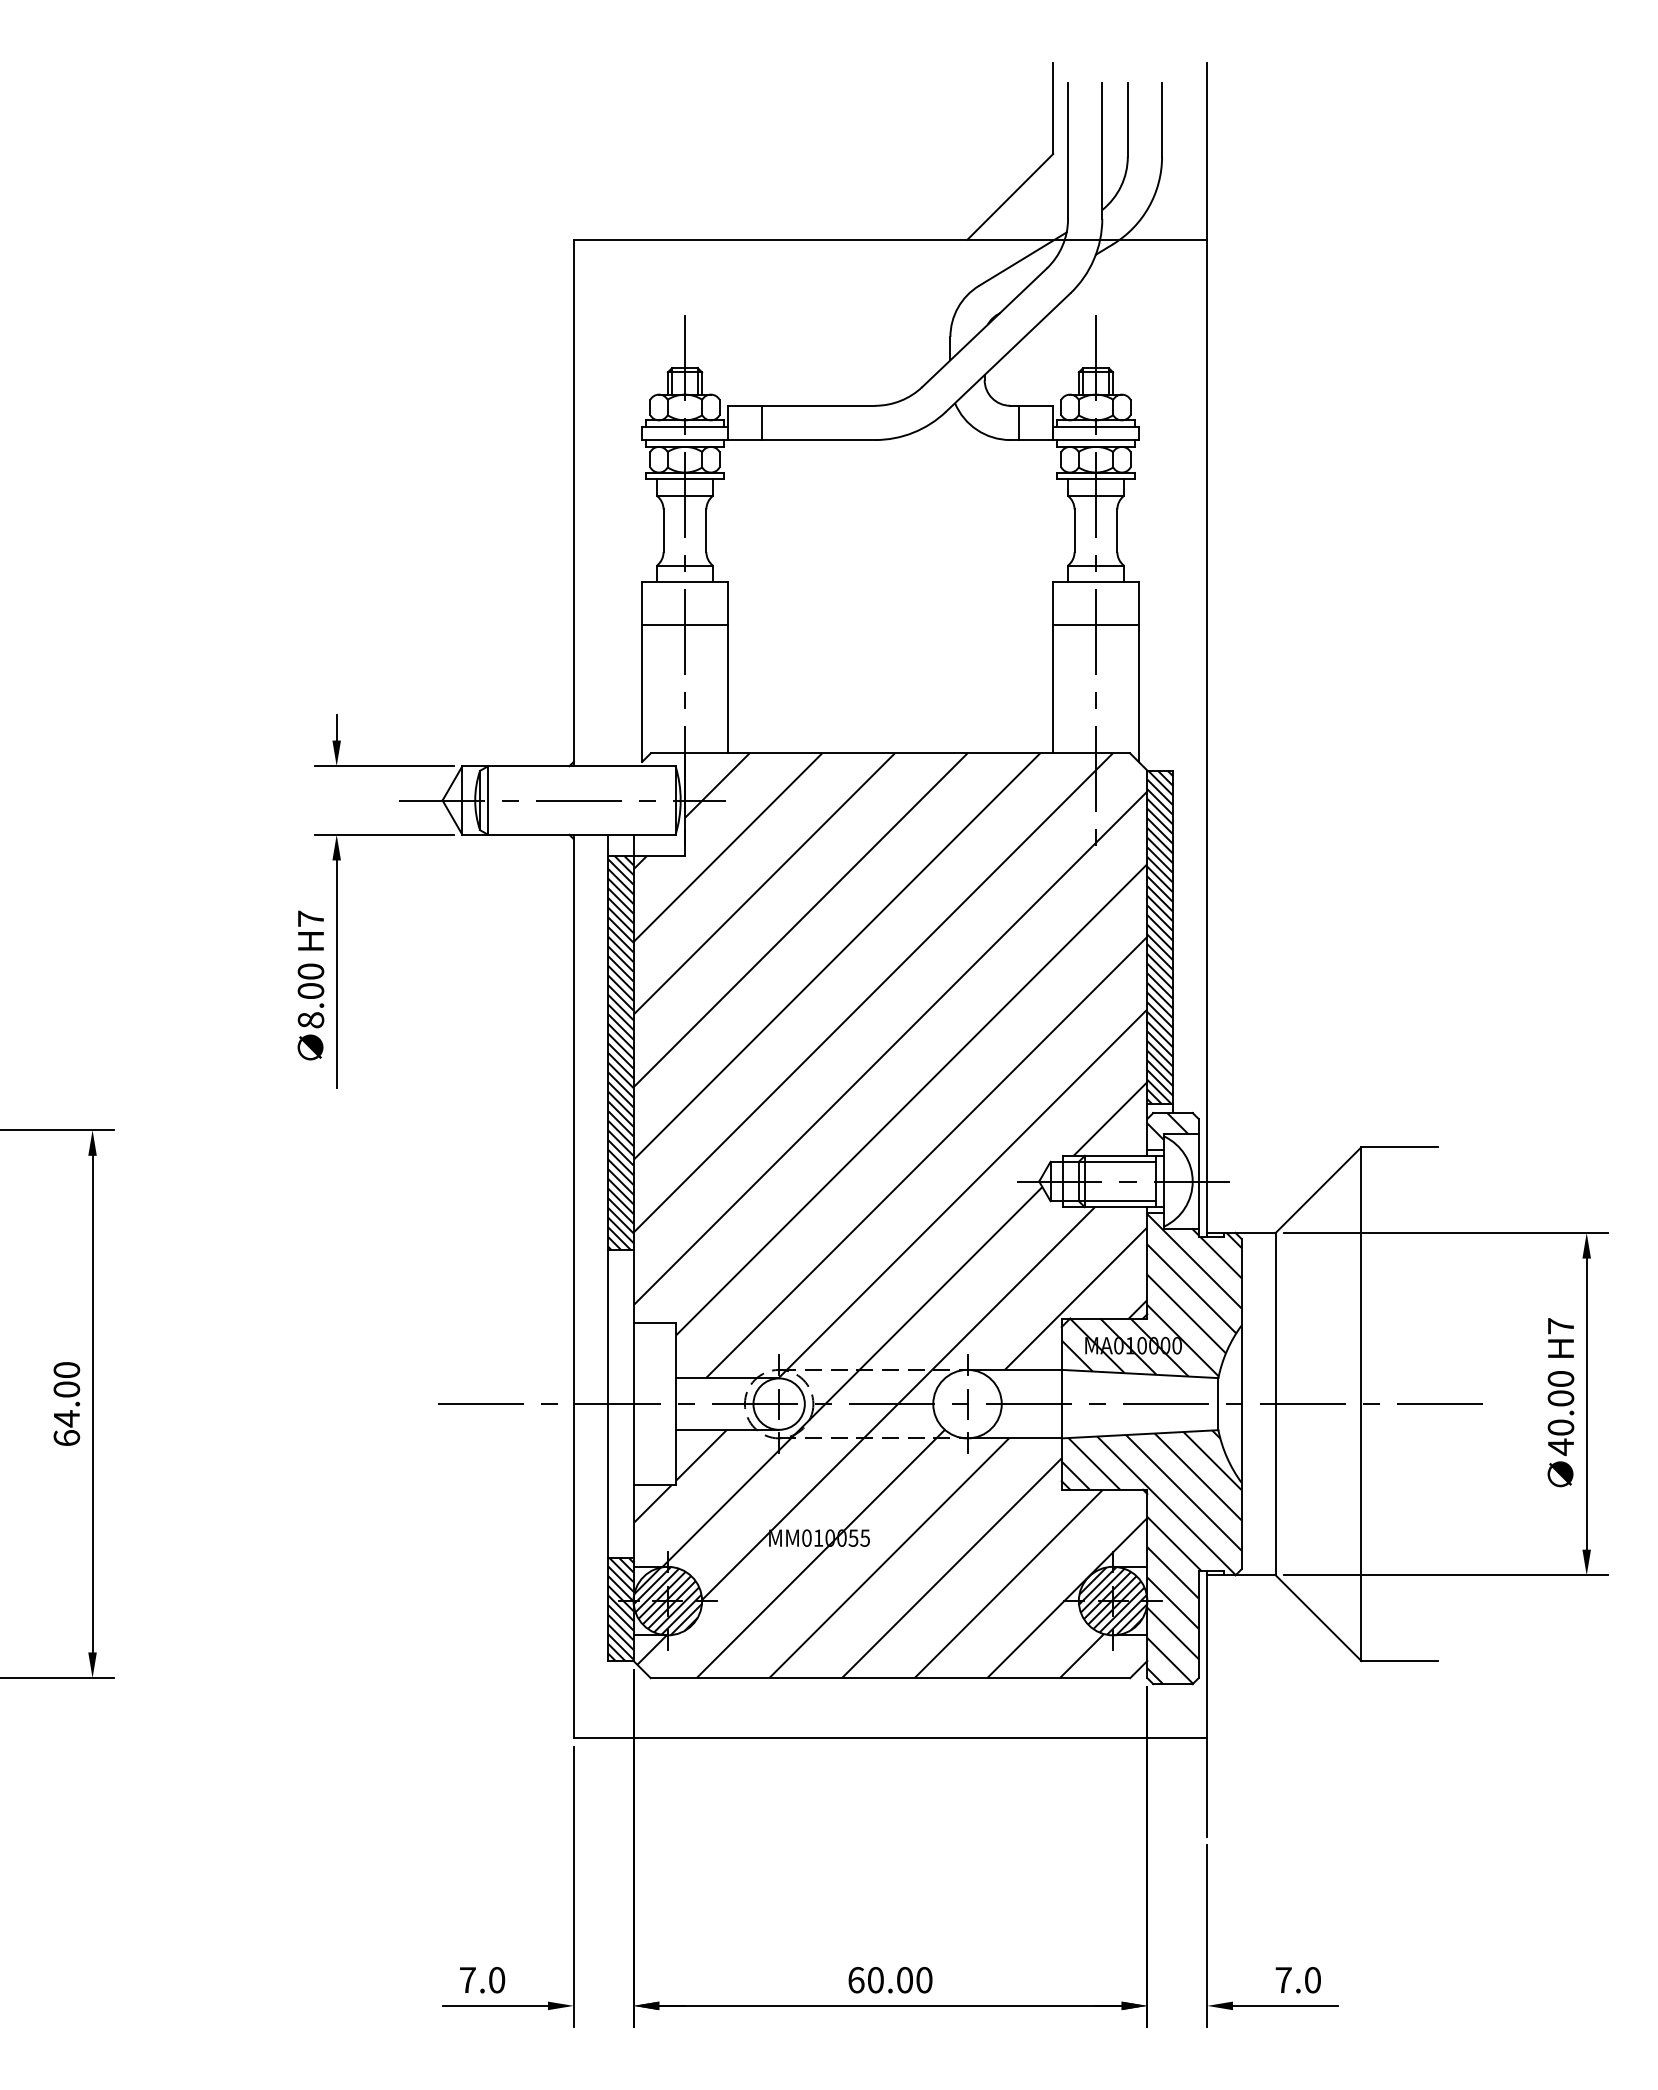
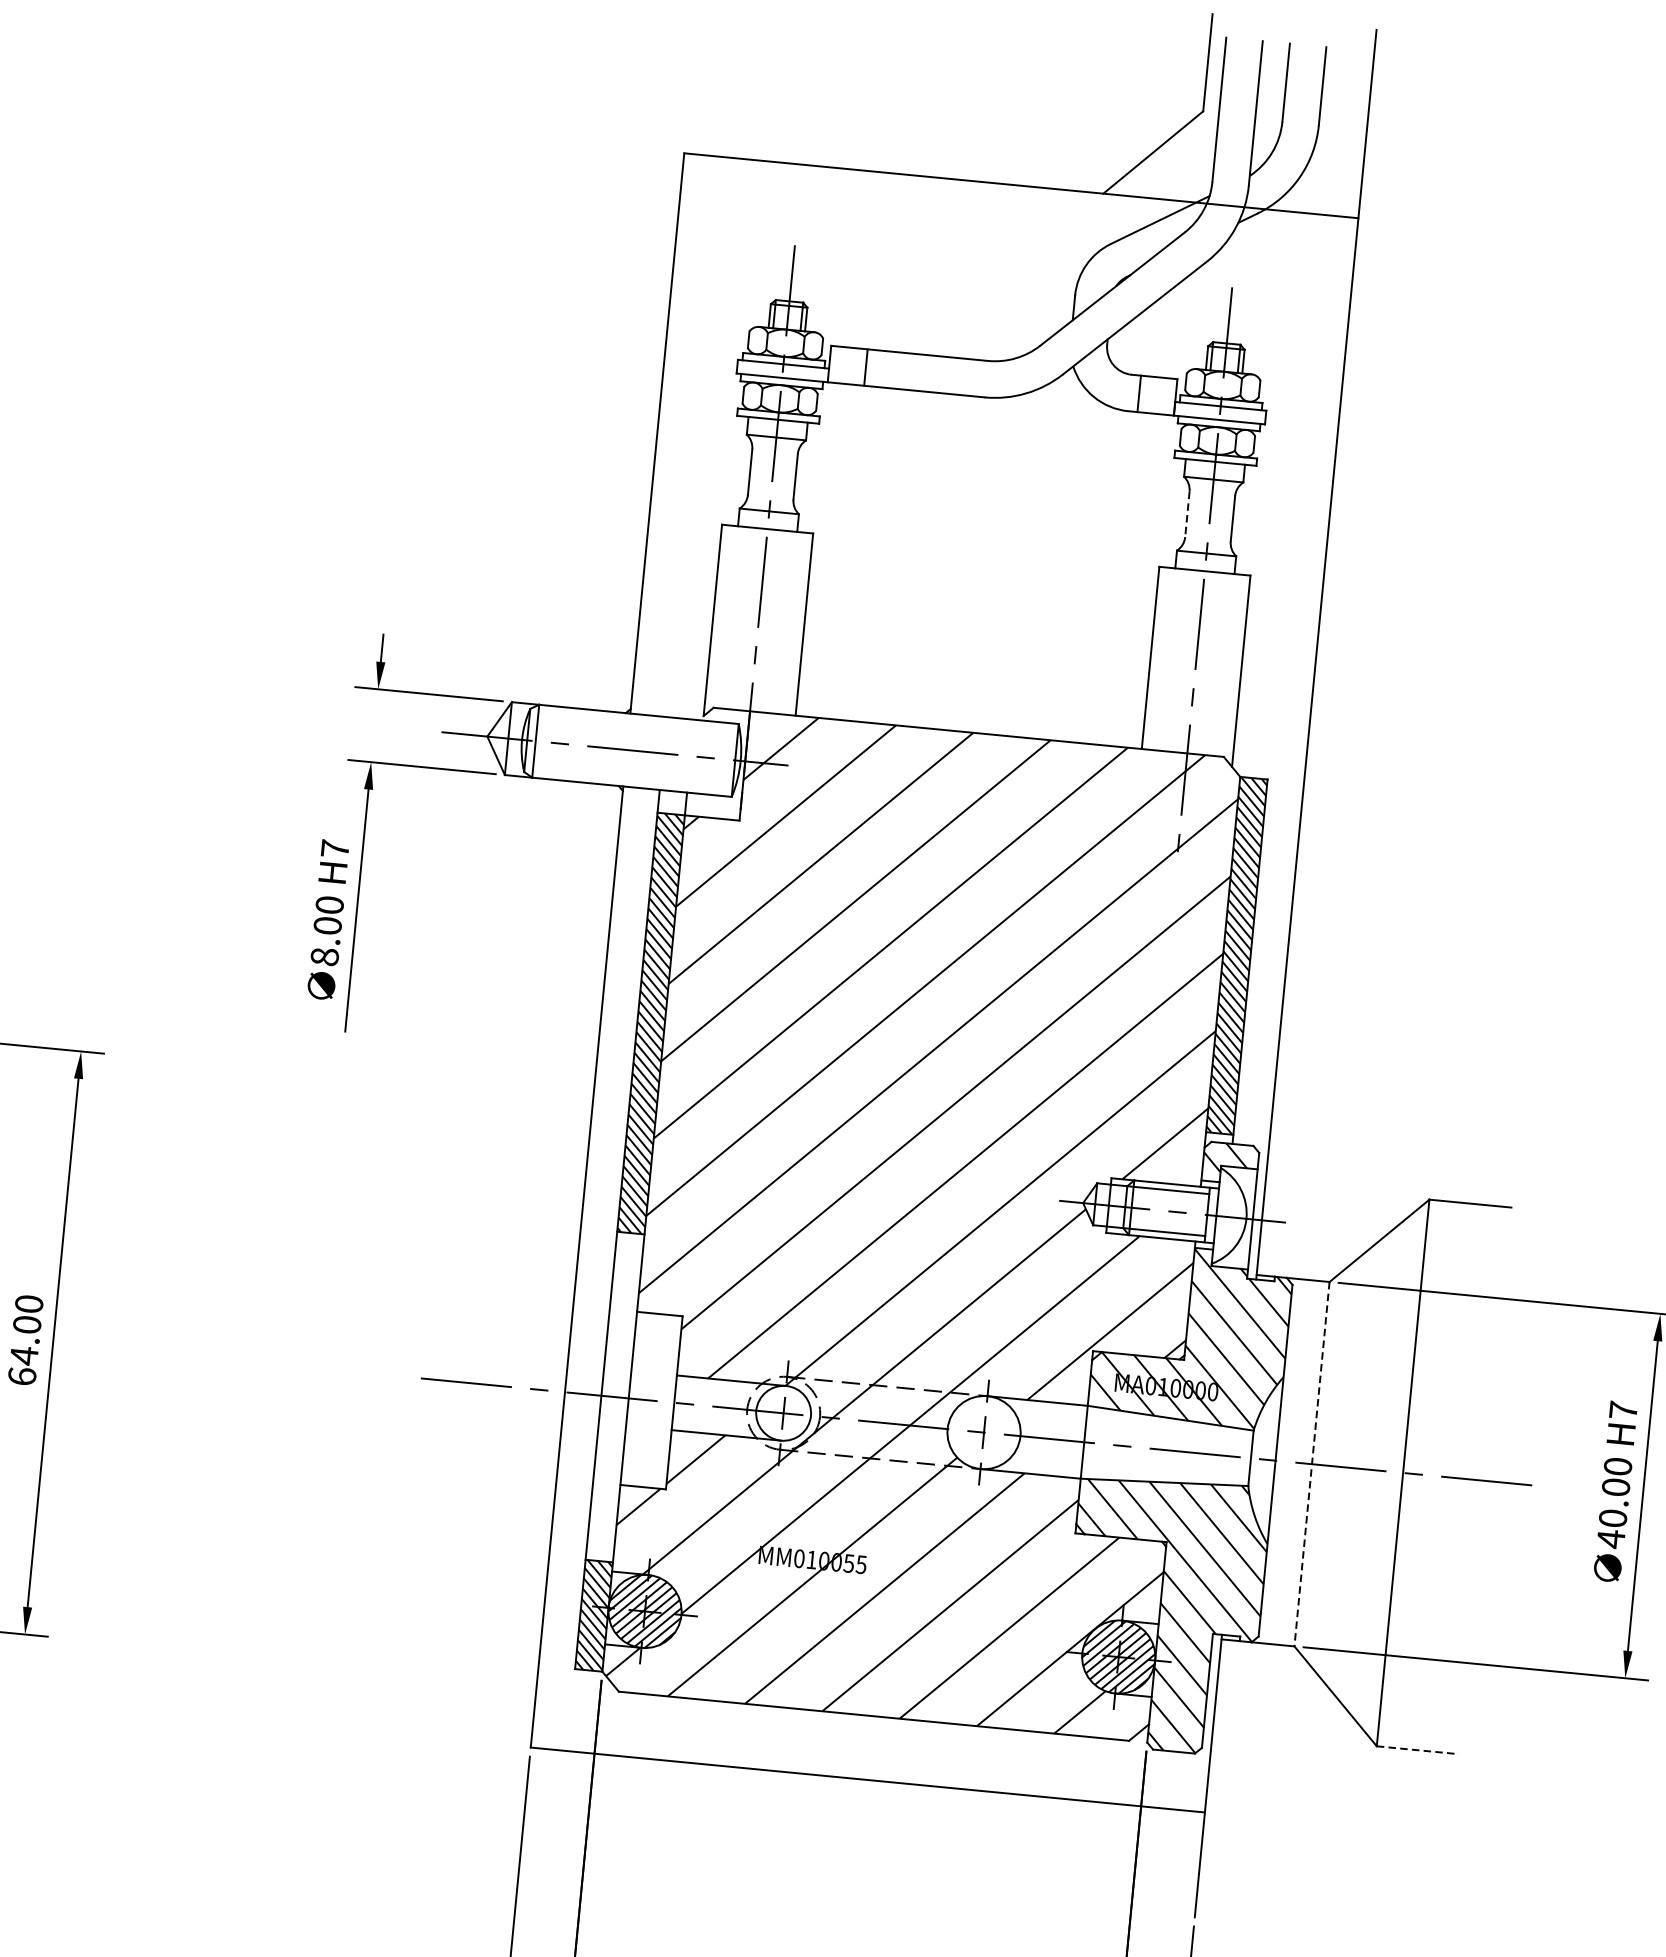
line: (1074, 531) -> (1187, 515), solid -> dashed
line: (684, 624) -> (762, 574), removed
line: (1095, 624) -> (1200, 616), removed
line: (1275, 1404) -> (1311, 1464), solid -> dashed
line: (1399, 1661) -> (1417, 1750), solid -> dashed

